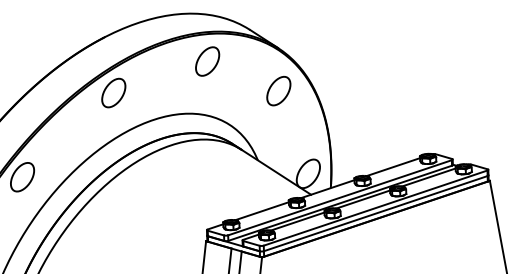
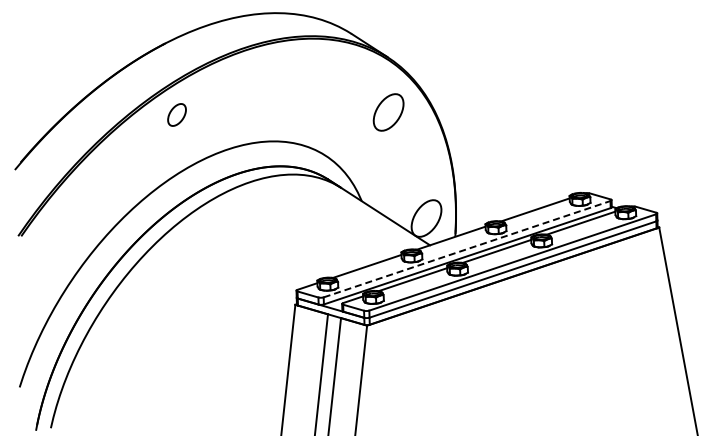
part: (207, 61) -> (297, 74), removed
part: (113, 92) -> (176, 114), size x0.6
part: (22, 176) -> (59, 222), removed
line: (340, 198) -> (467, 249), solid -> dashed

